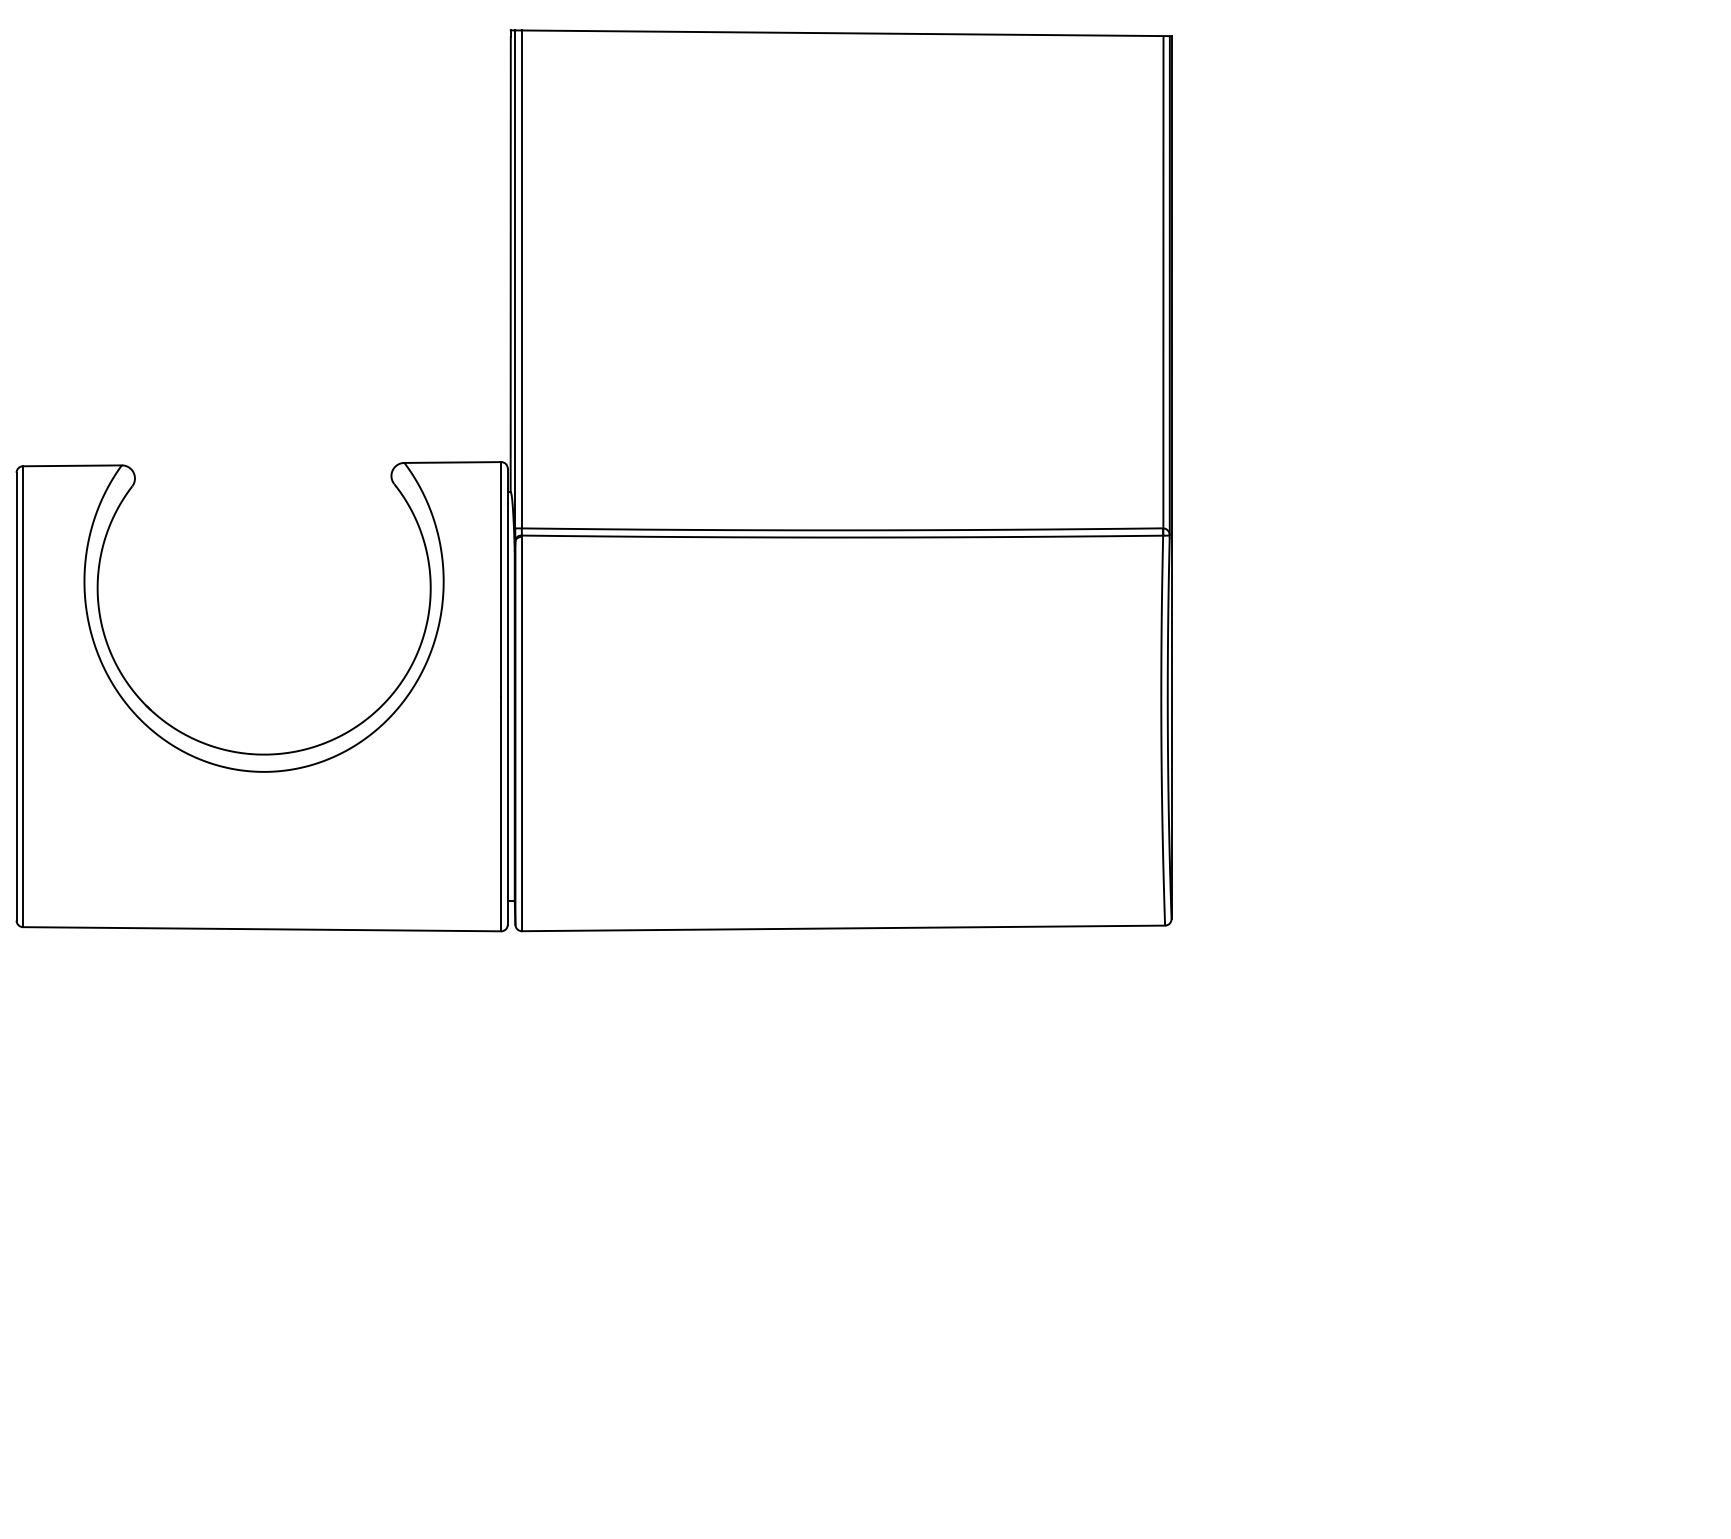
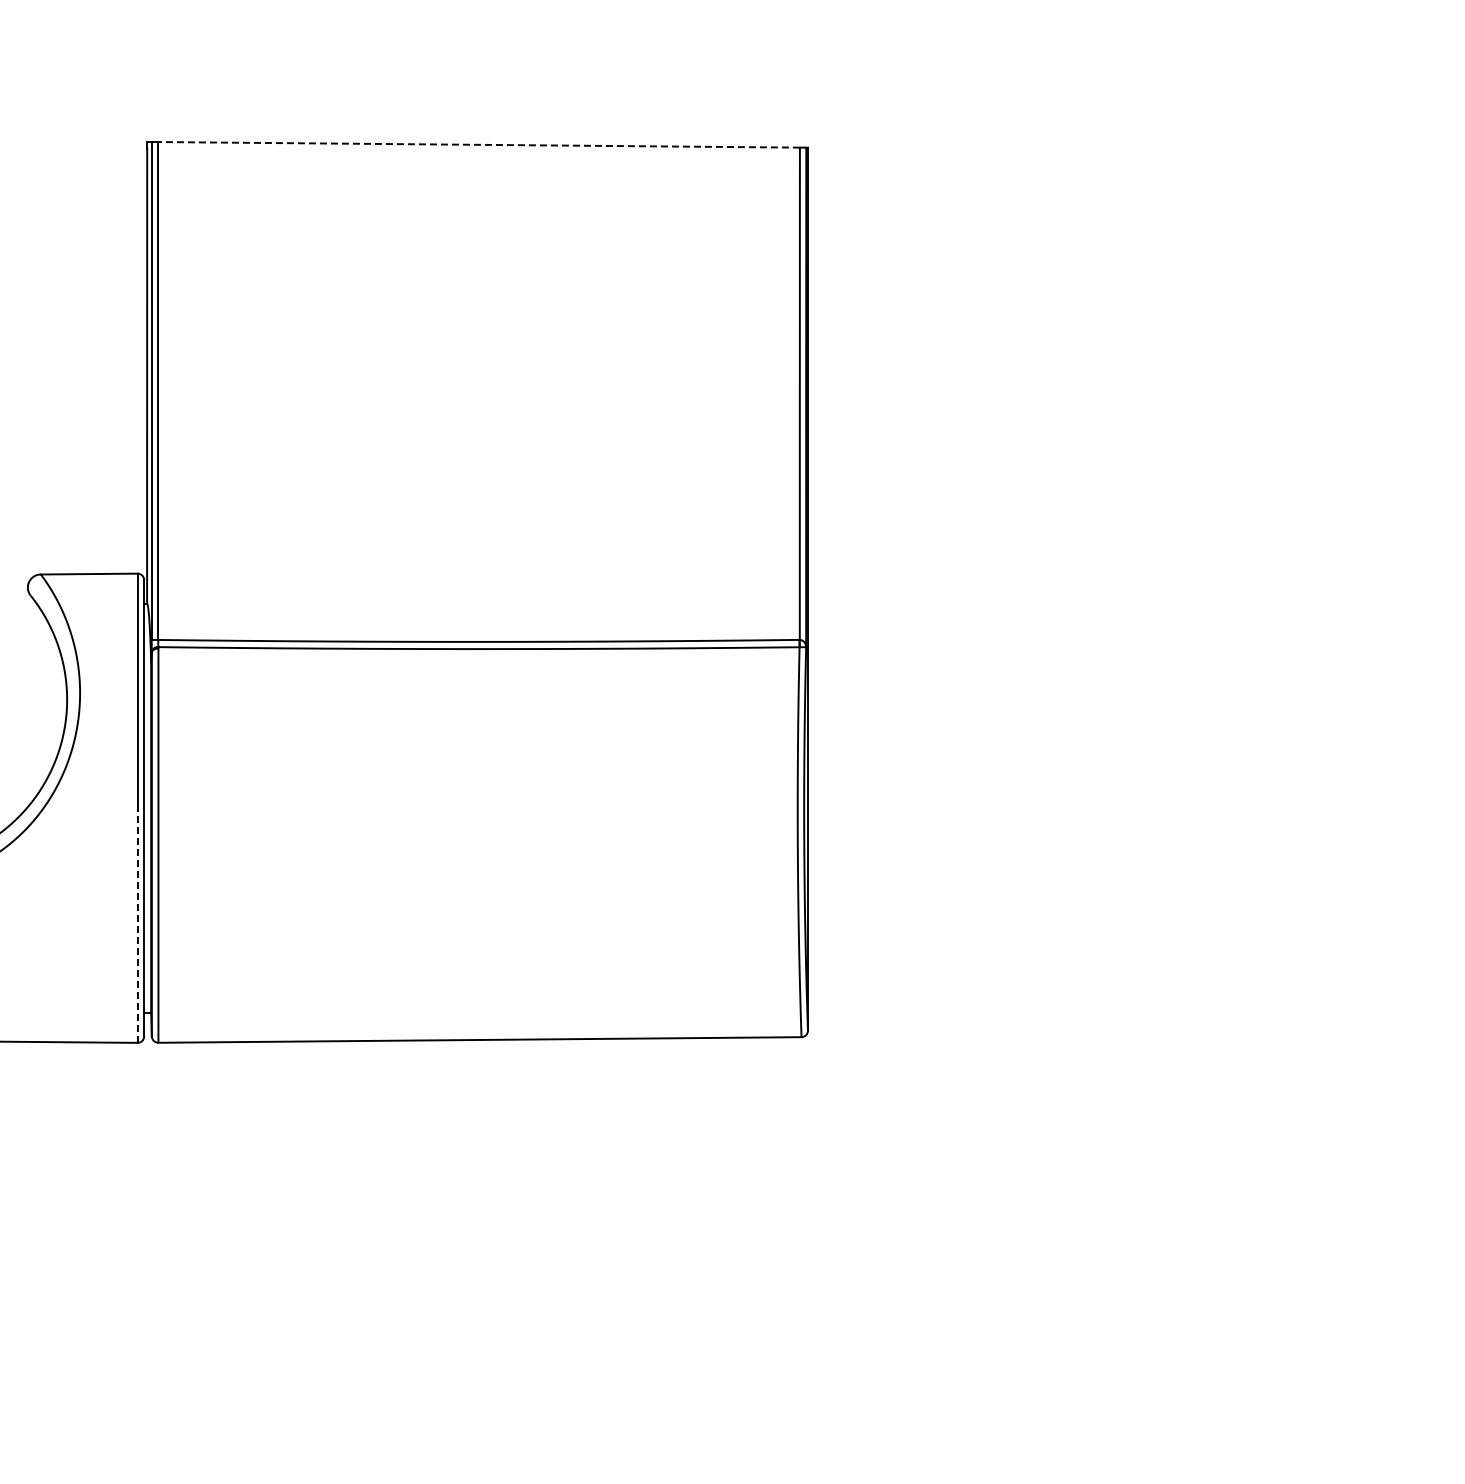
line: (842, 33) -> (478, 145), solid -> dashed
line: (501, 813) -> (137, 925), solid -> dashed

